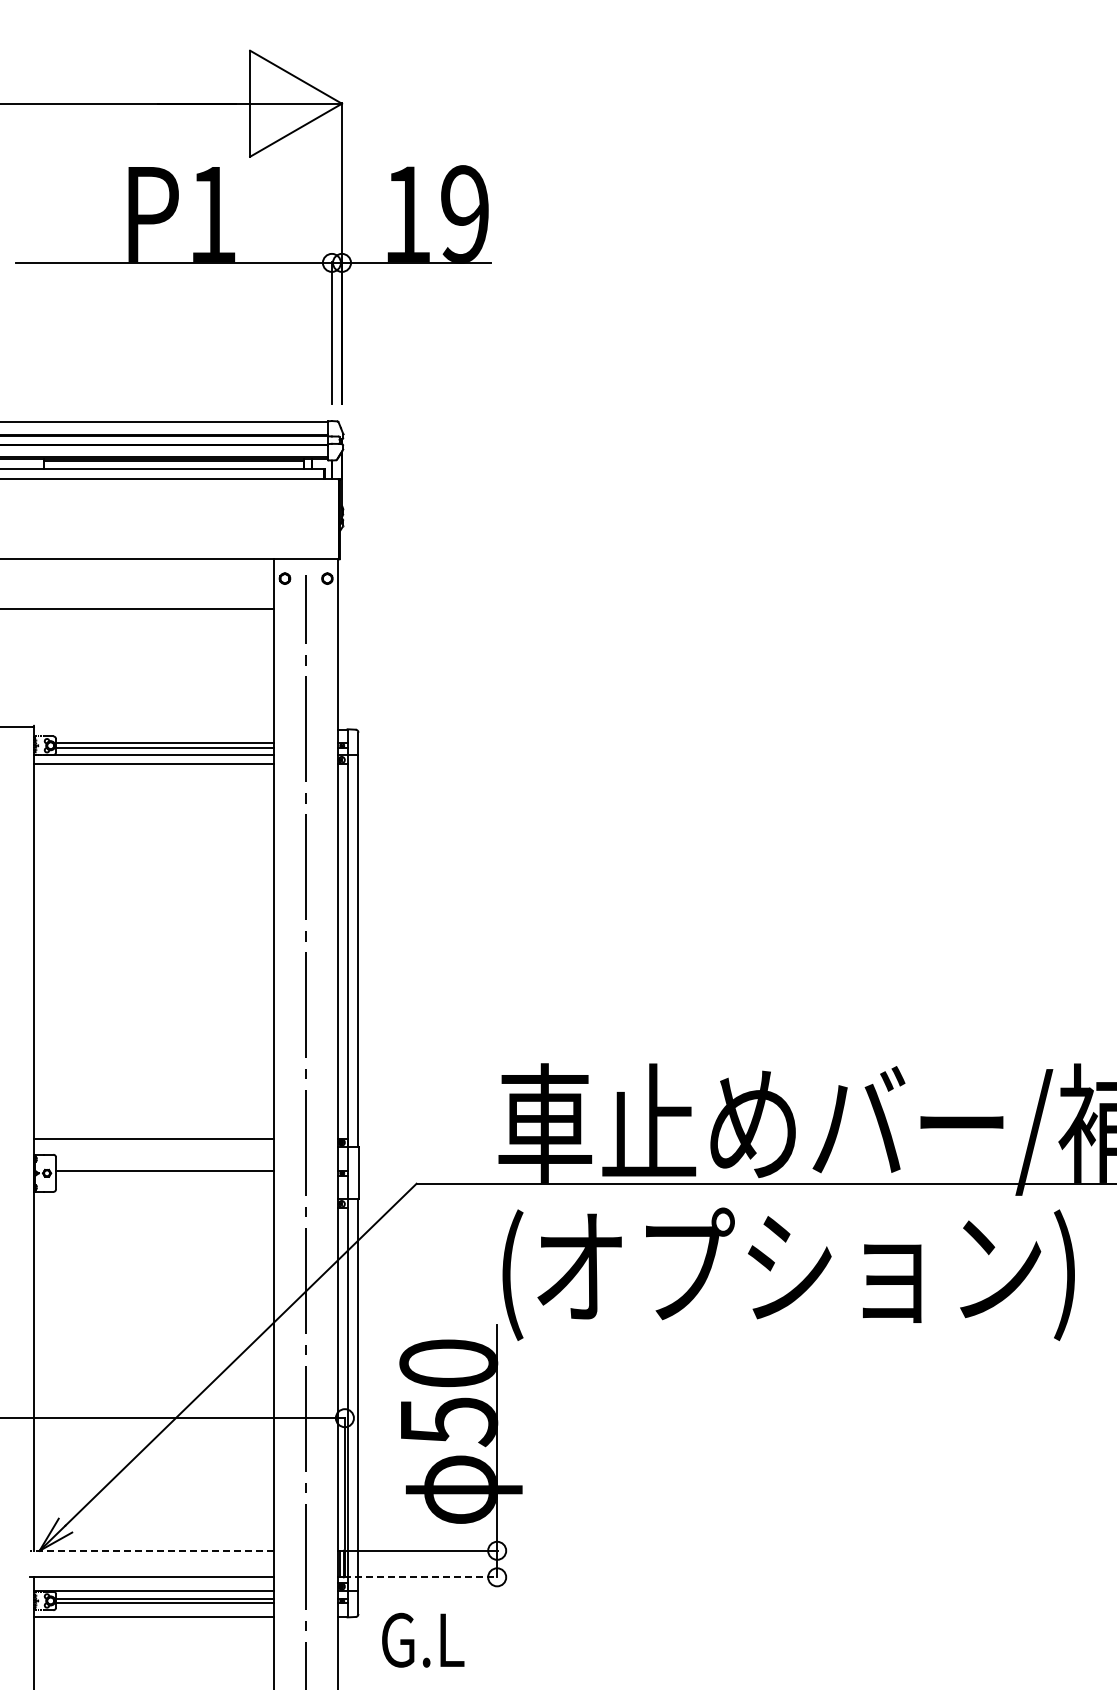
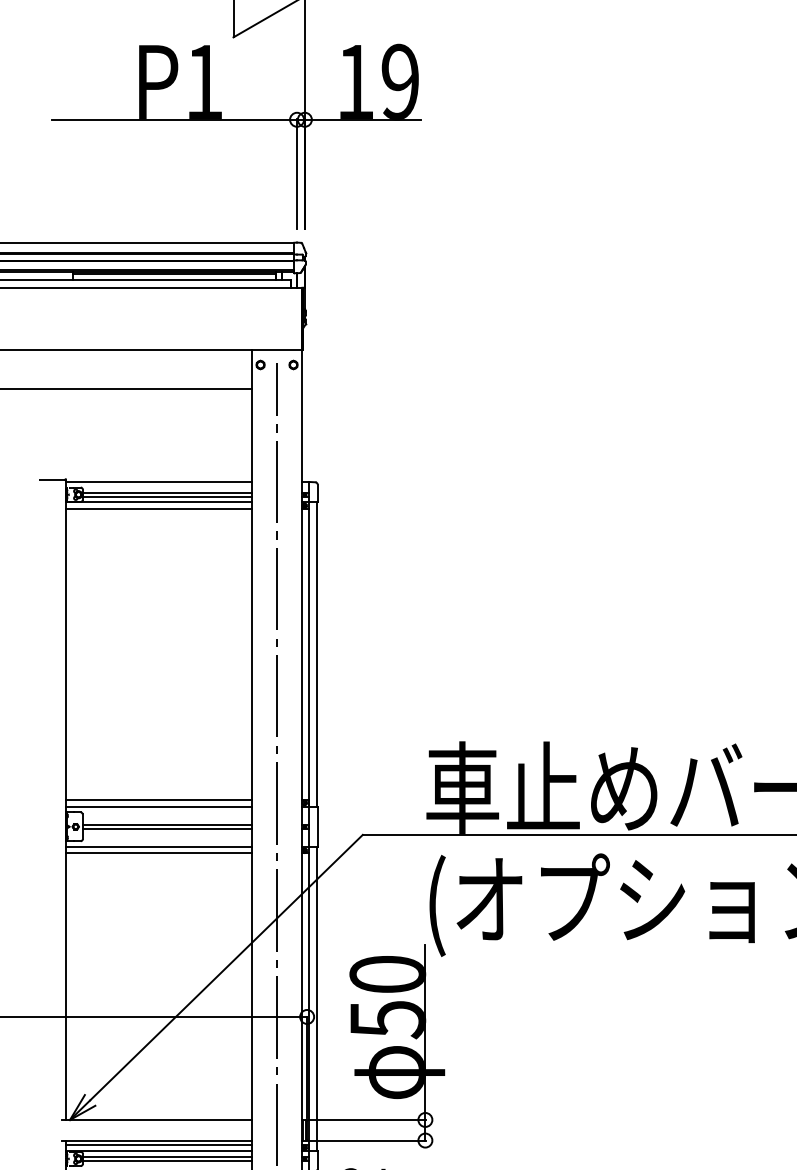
line: (153, 729) -> (158, 482), added
line: (153, 1147) -> (158, 806), added
line: (165, 1175) -> (167, 828), added
line: (153, 1199) -> (158, 847), added
line: (153, 1207) -> (158, 853), added
line: (151, 1550) -> (156, 1119), dashed -> solid
line: (421, 1577) -> (366, 1140), dashed -> solid
line: (153, 1583) -> (158, 1145), added

